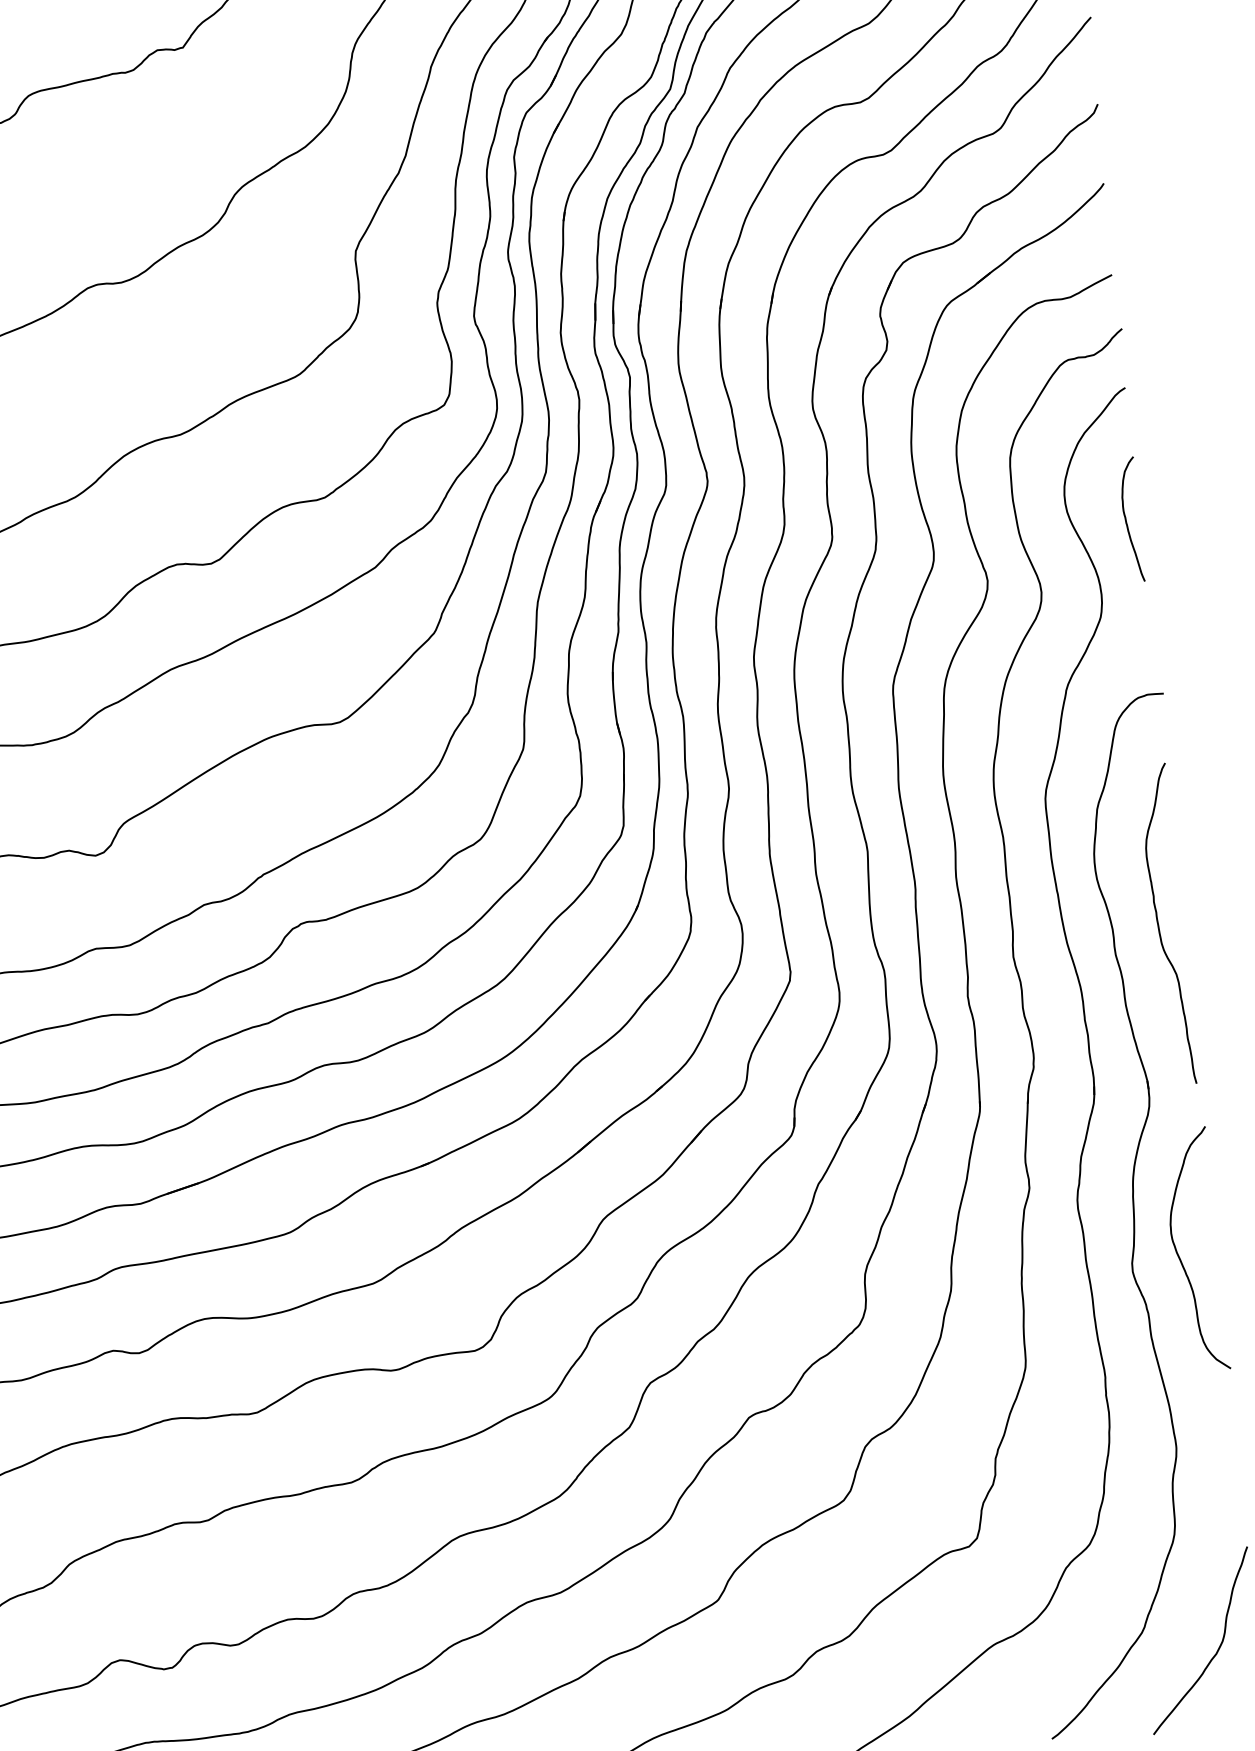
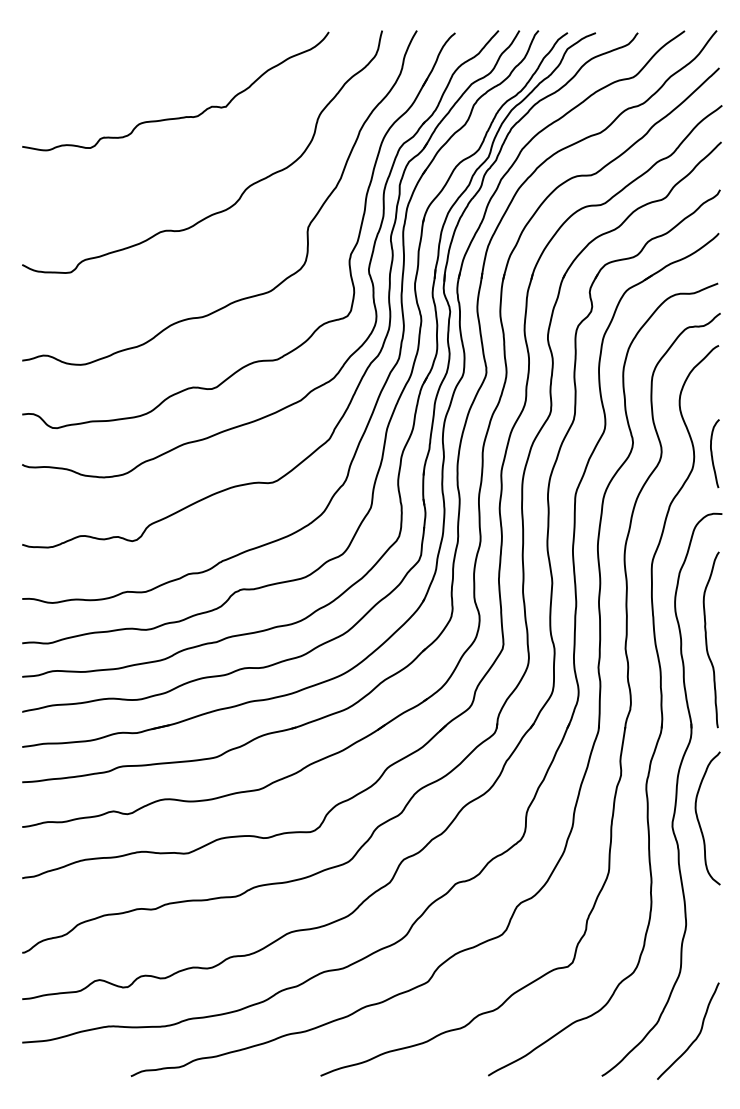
curve: (1127, 519) -> (712, 453), moved

